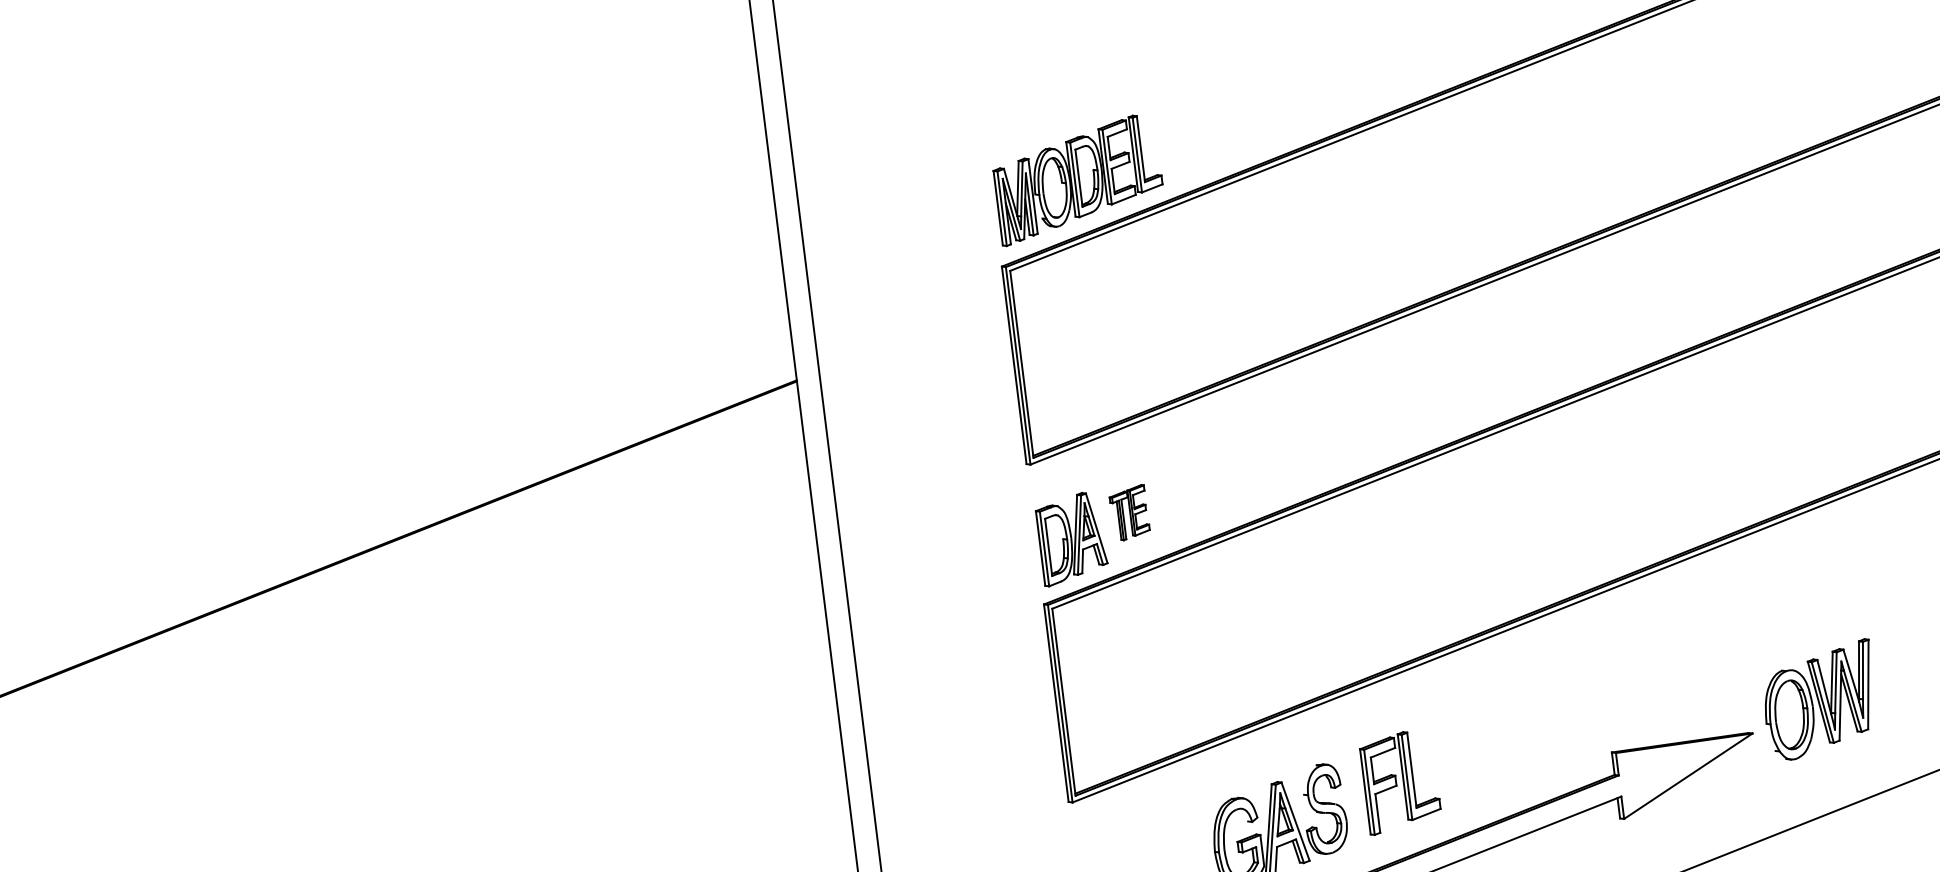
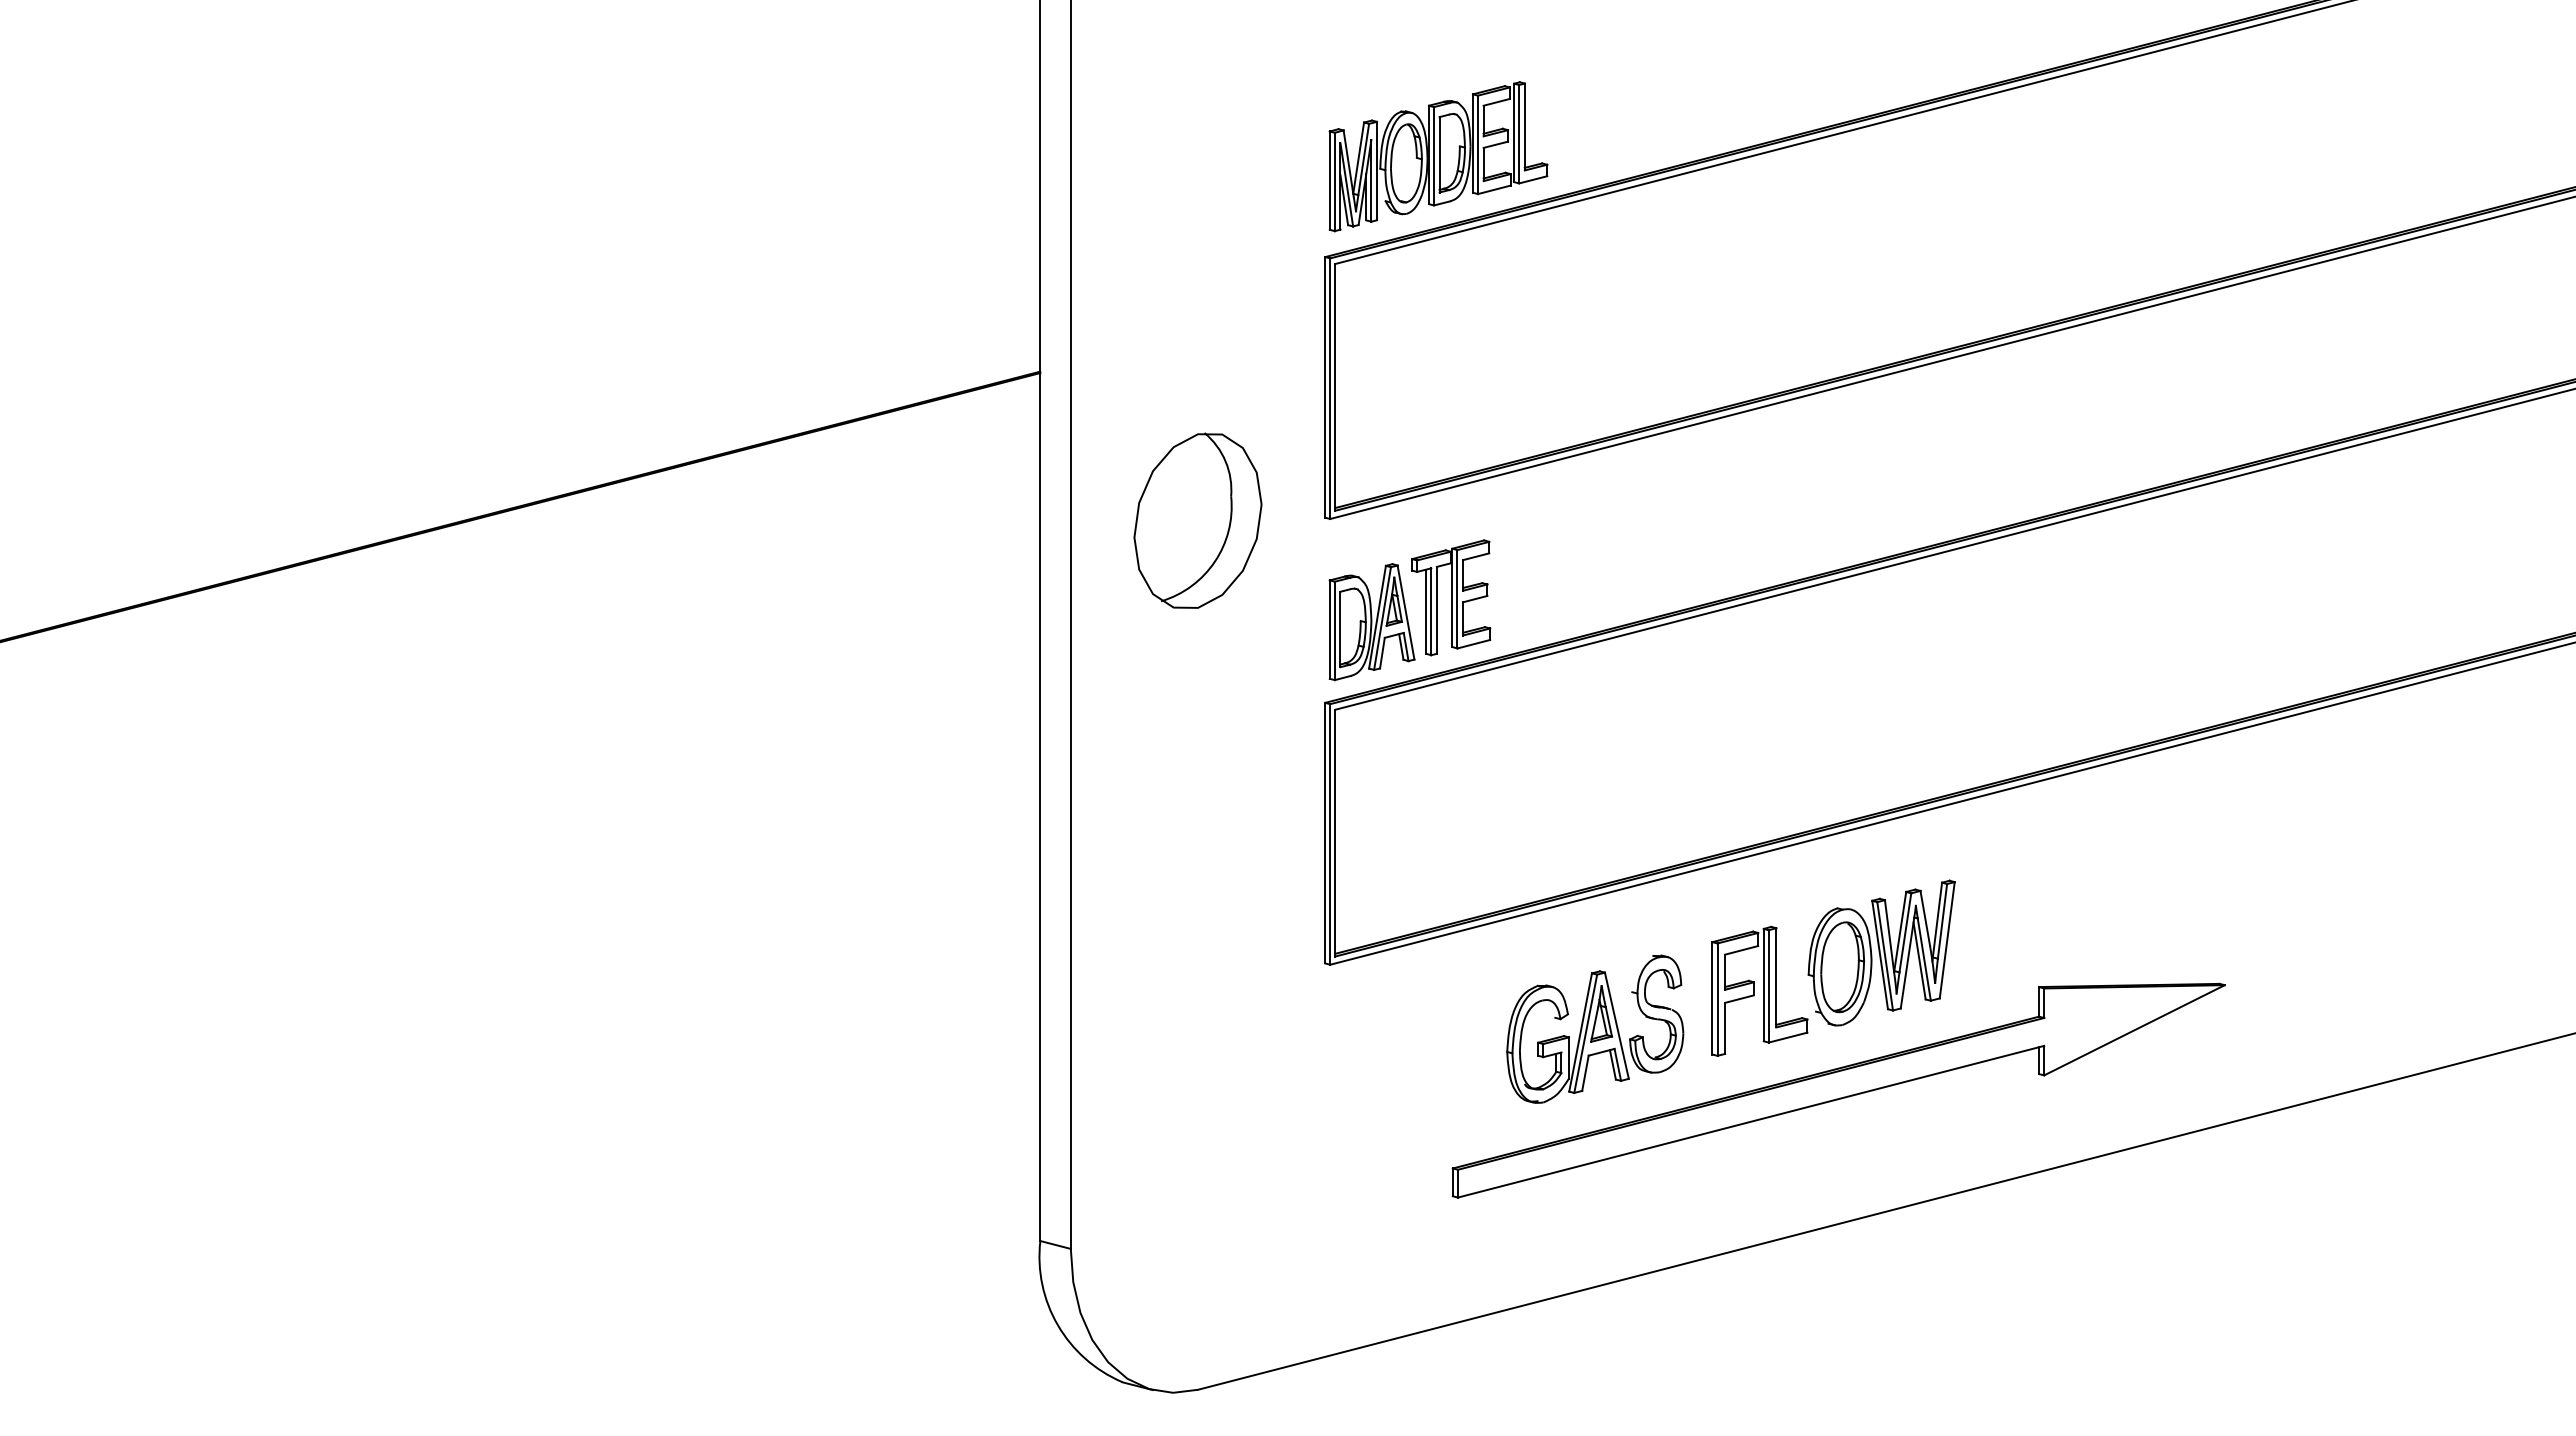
part: (930, 478) -> (1197, 520), added
part: (1129, 512) -> (1451, 597), size x1.67
part: (1819, 700) -> (1881, 952), moved

